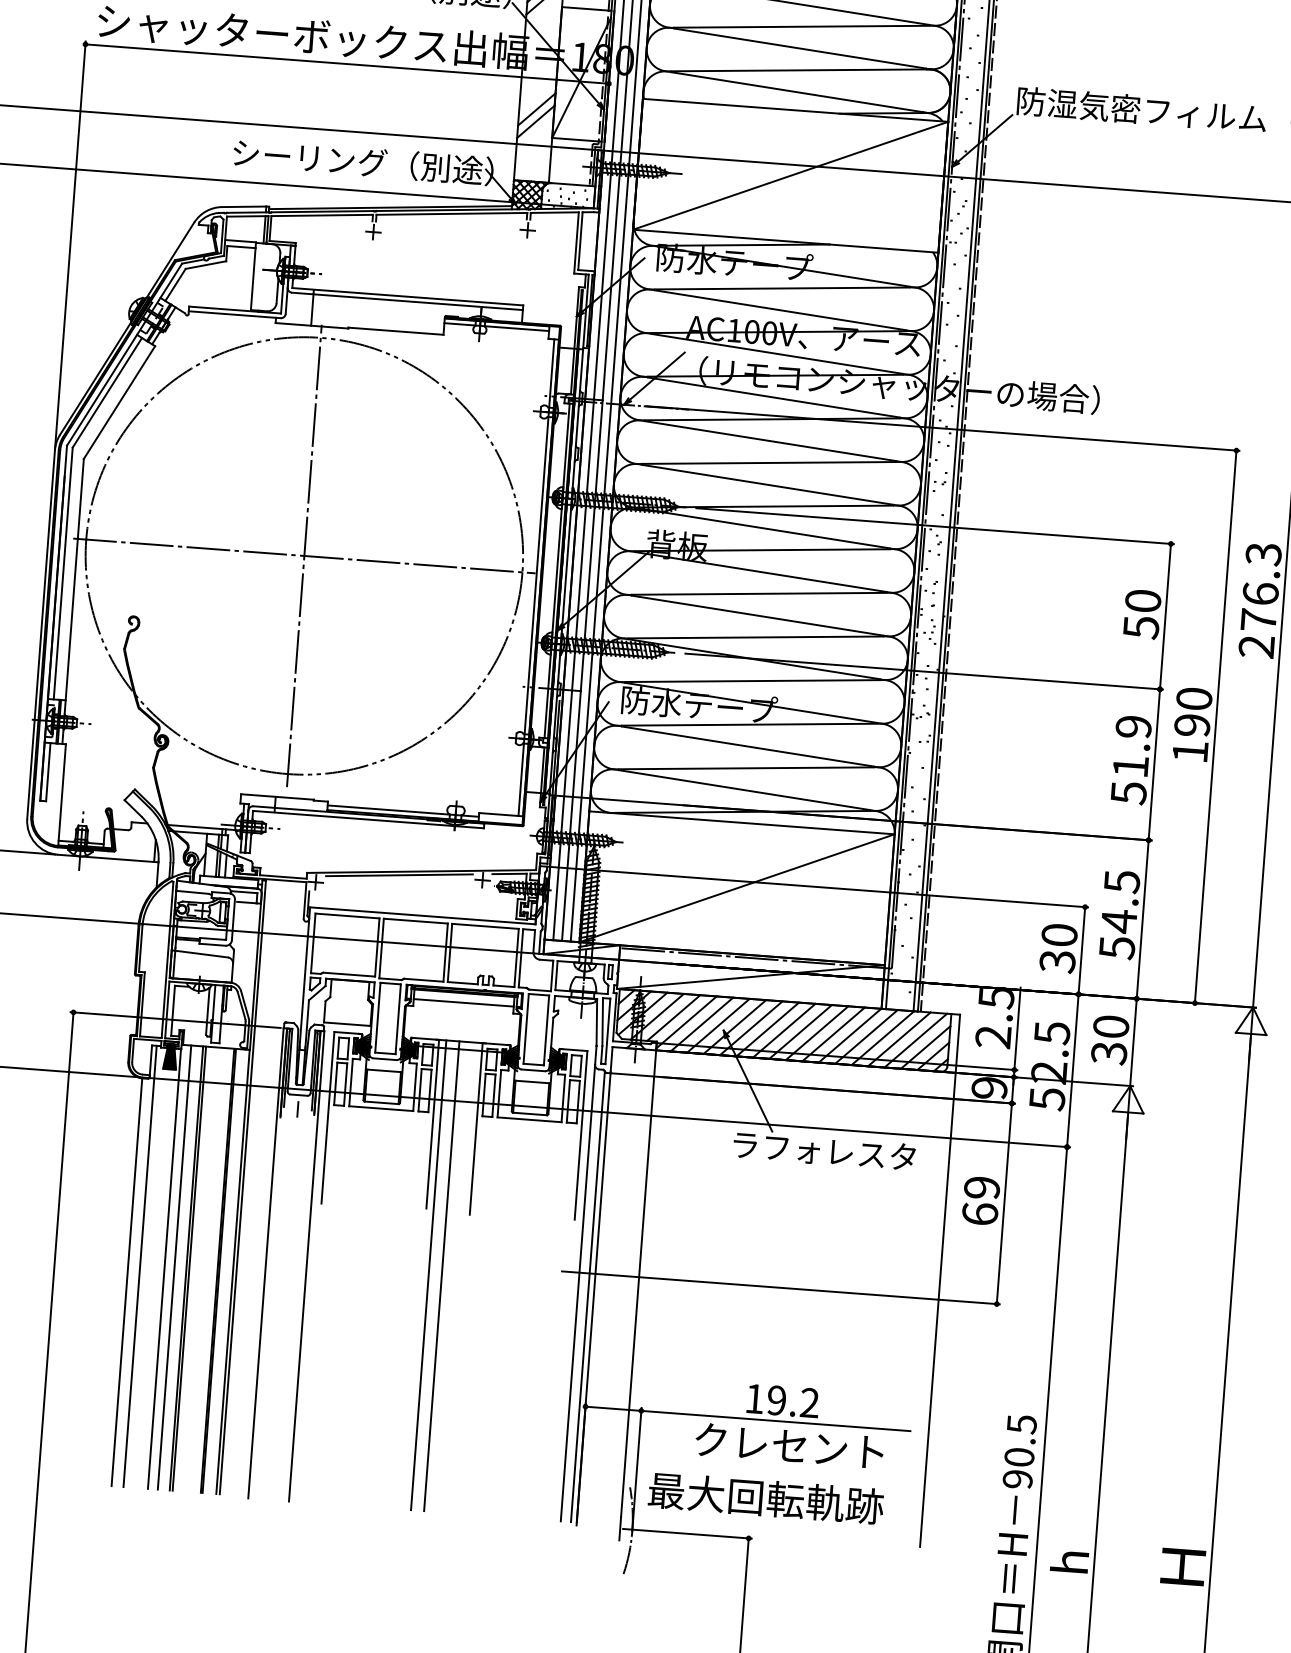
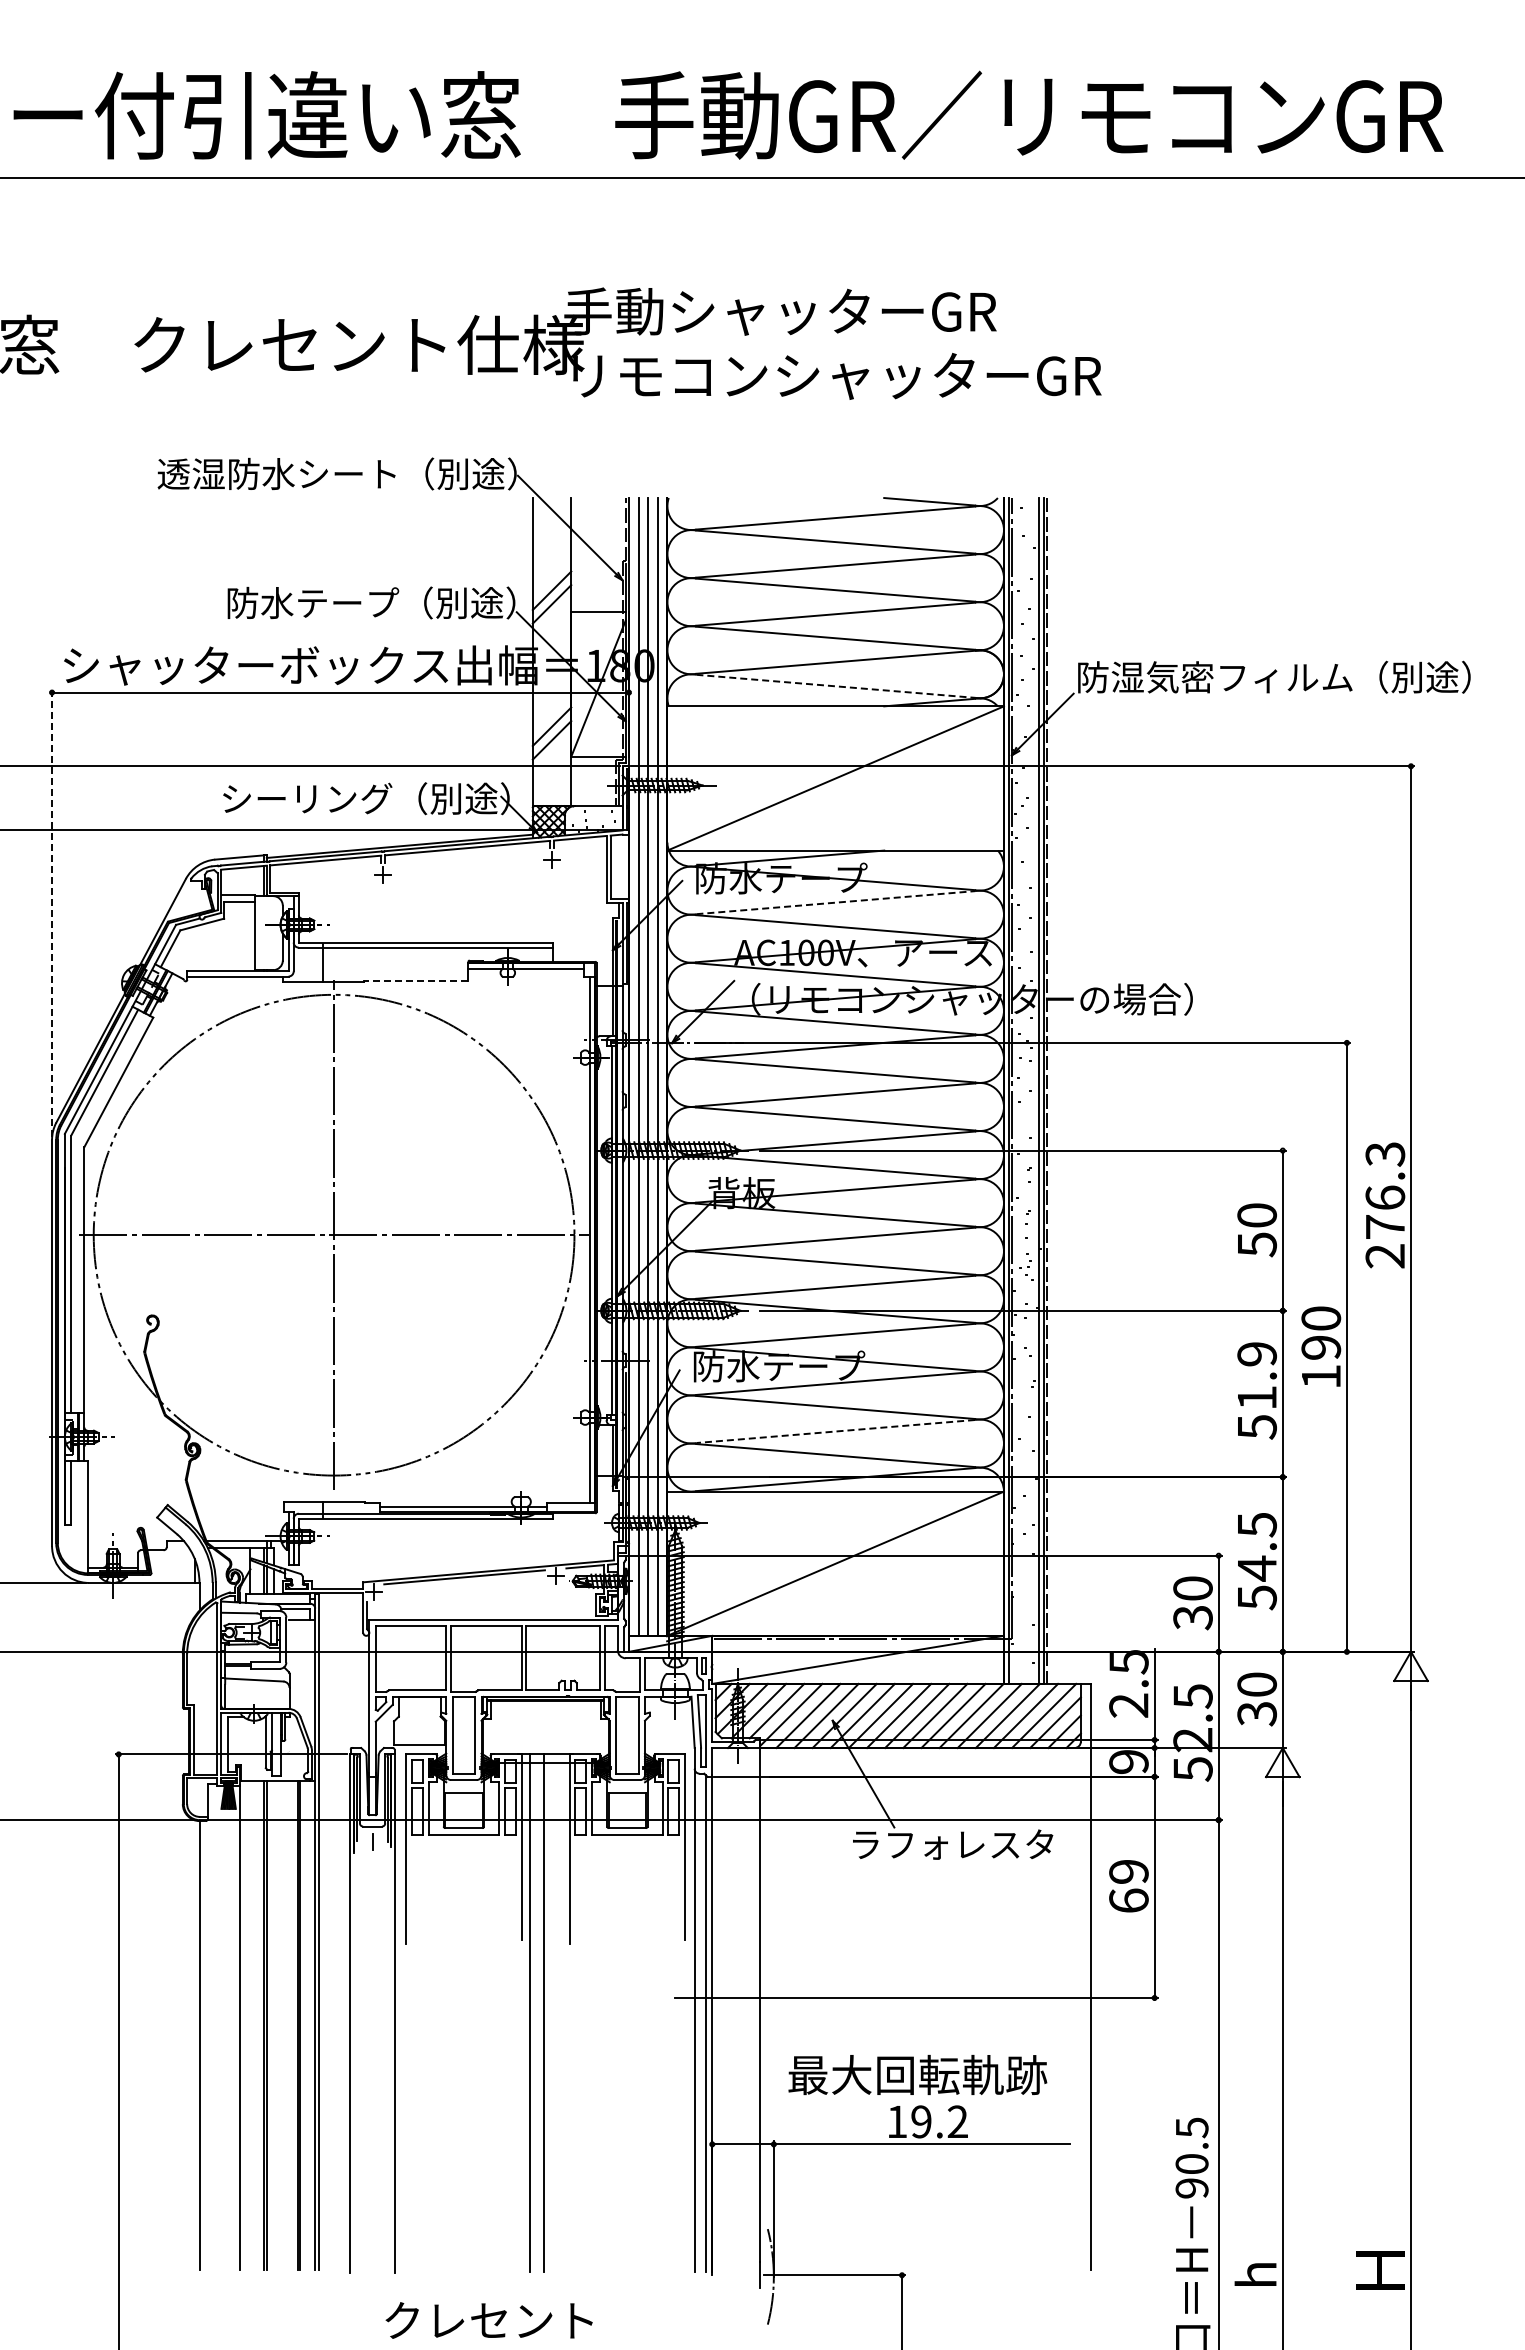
line: (796, 92) -> (835, 686), solid -> dashed
line: (70, 244) -> (52, 913), solid -> dashed
line: (782, 288) -> (835, 902), solid -> dashed
line: (395, 331) -> (415, 981), solid -> dashed
line: (745, 768) -> (835, 1431), solid -> dashed
line: (463, 1002) -> (545, 1711), removed
line: (139, 1266) -> (212, 2027), removed
line: (174, 1267) -> (250, 2025), removed
text: (788, 1445) -> (488, 2320), moved
text: (765, 1497) -> (917, 2074), moved

